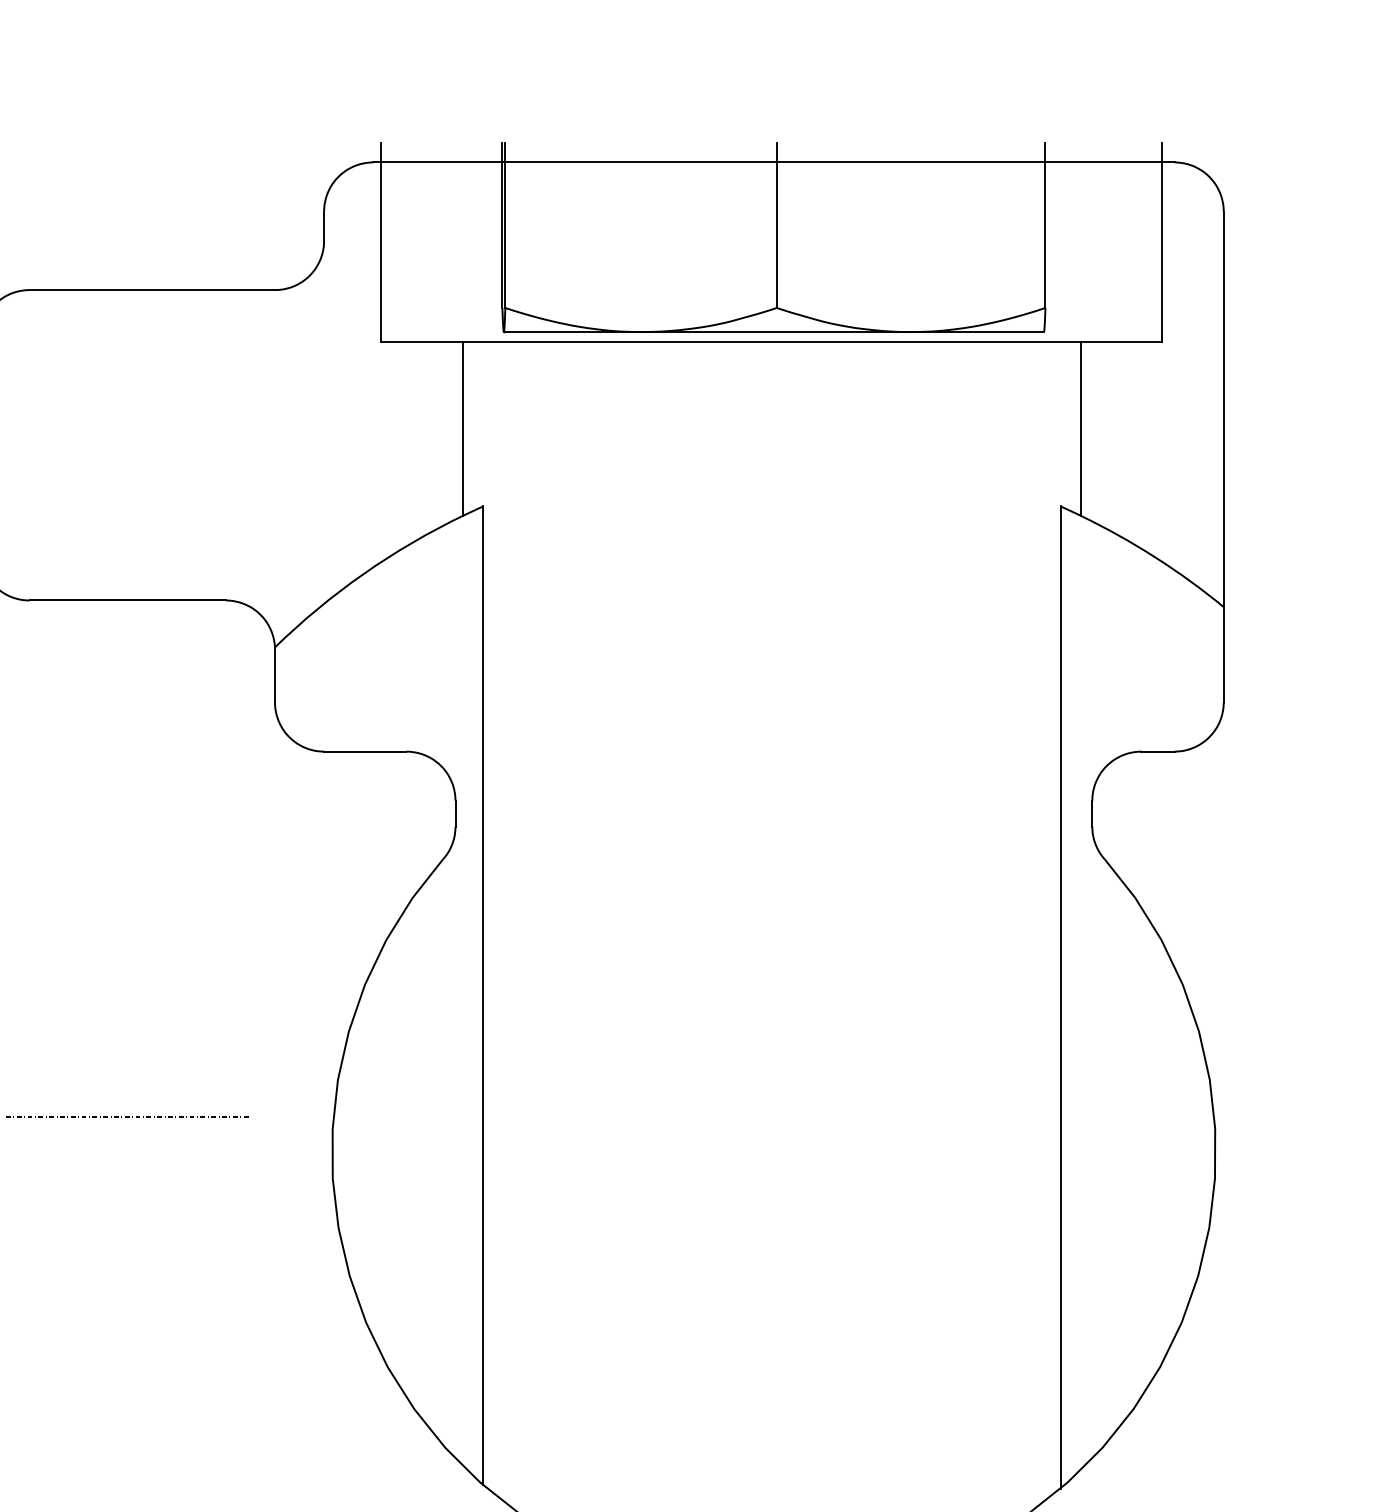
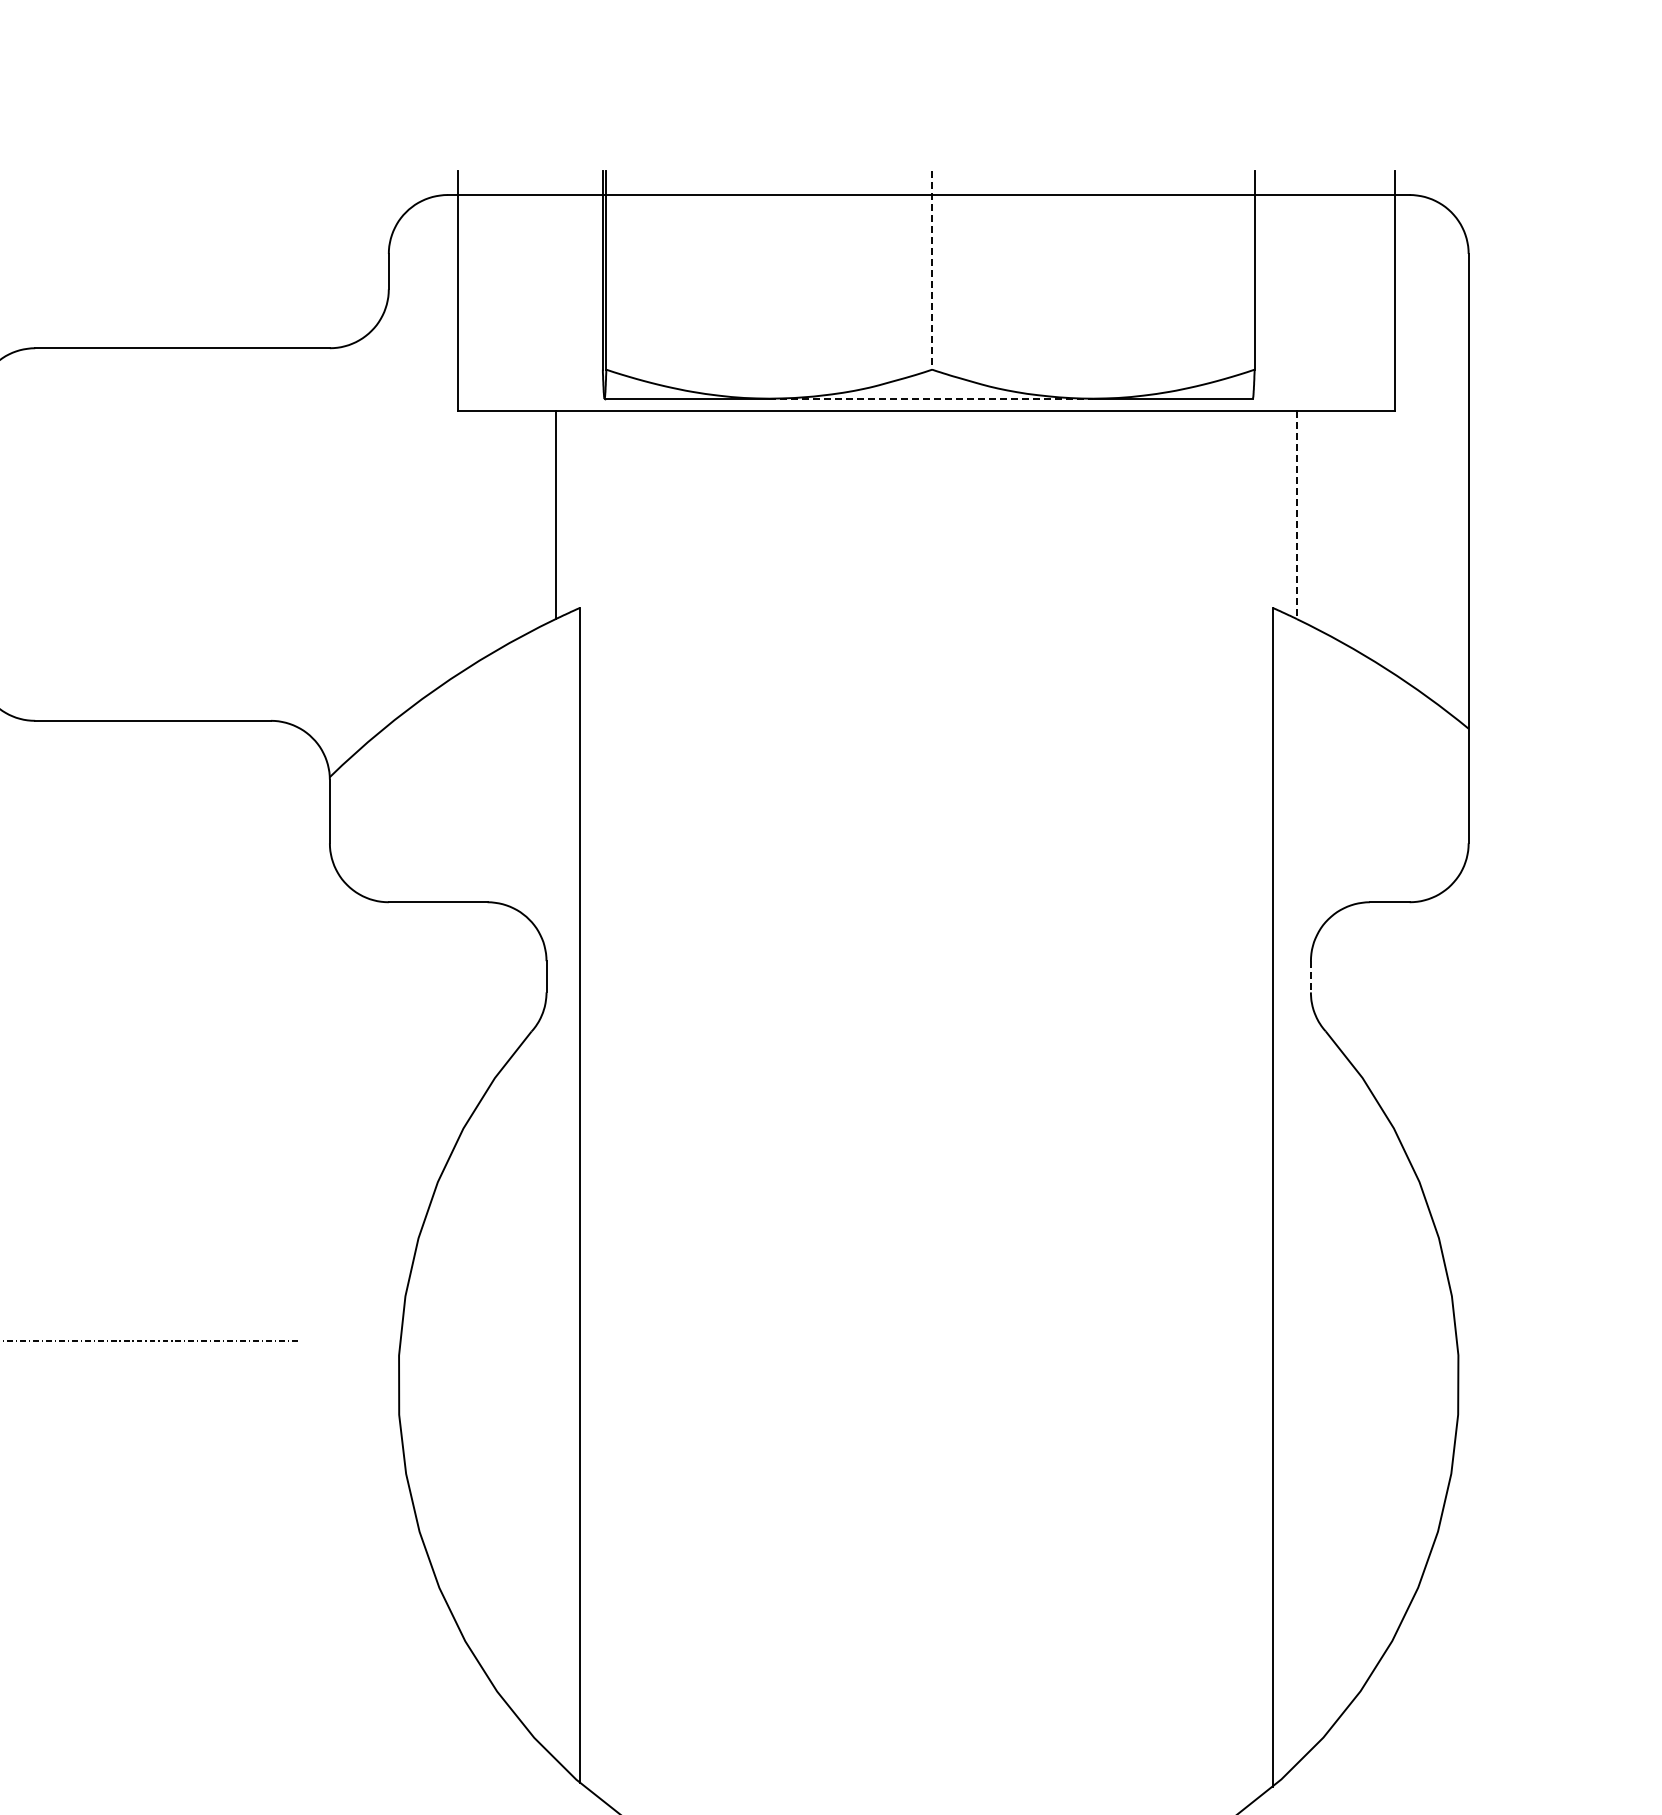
line: (777, 226) -> (932, 271), solid -> dashed
line: (776, 331) -> (931, 398), solid -> dashed
line: (1081, 429) -> (1297, 515), solid -> dashed
line: (1091, 813) -> (1310, 976), solid -> dashed

